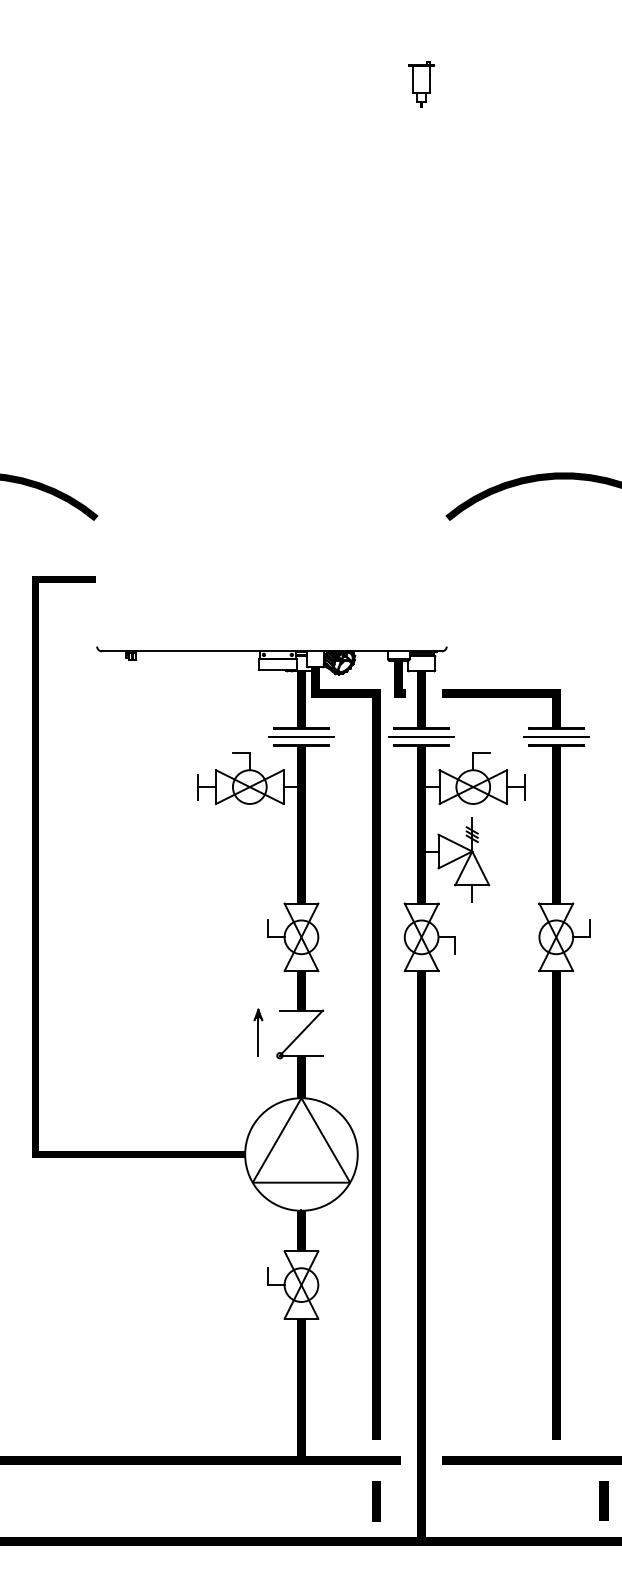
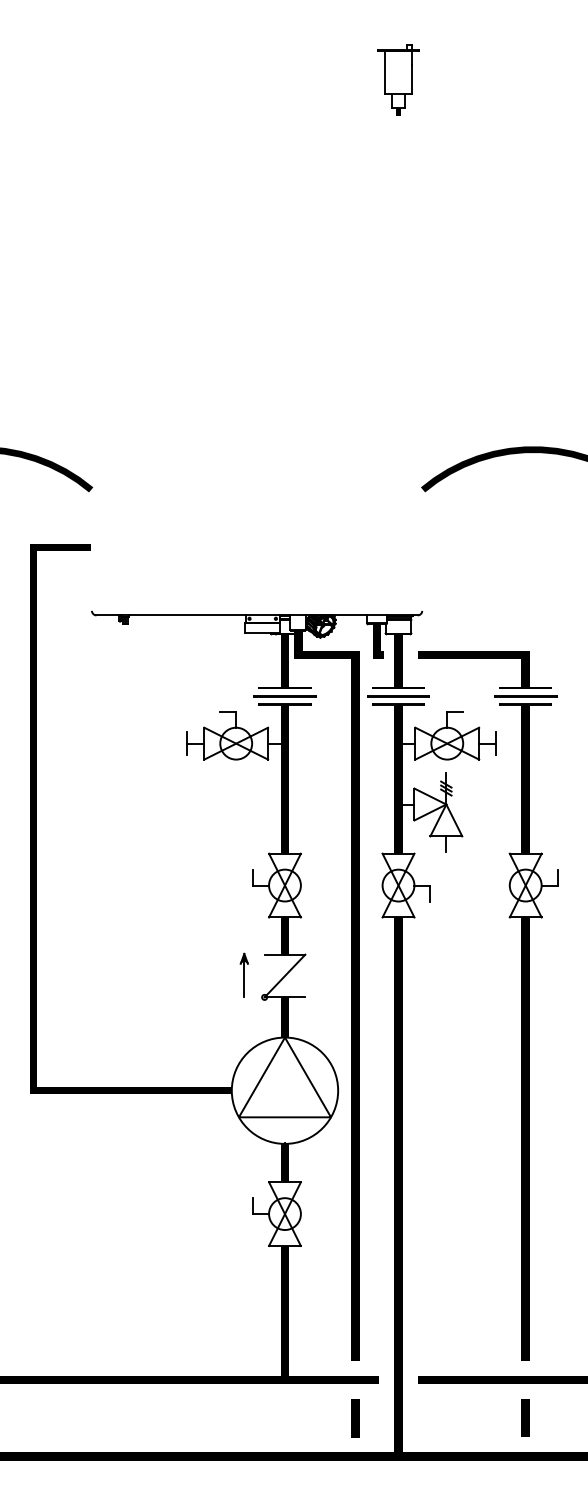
part: (421, 84) -> (398, 79), size x1.67
line: (603, 1500) -> (525, 1417), moved

